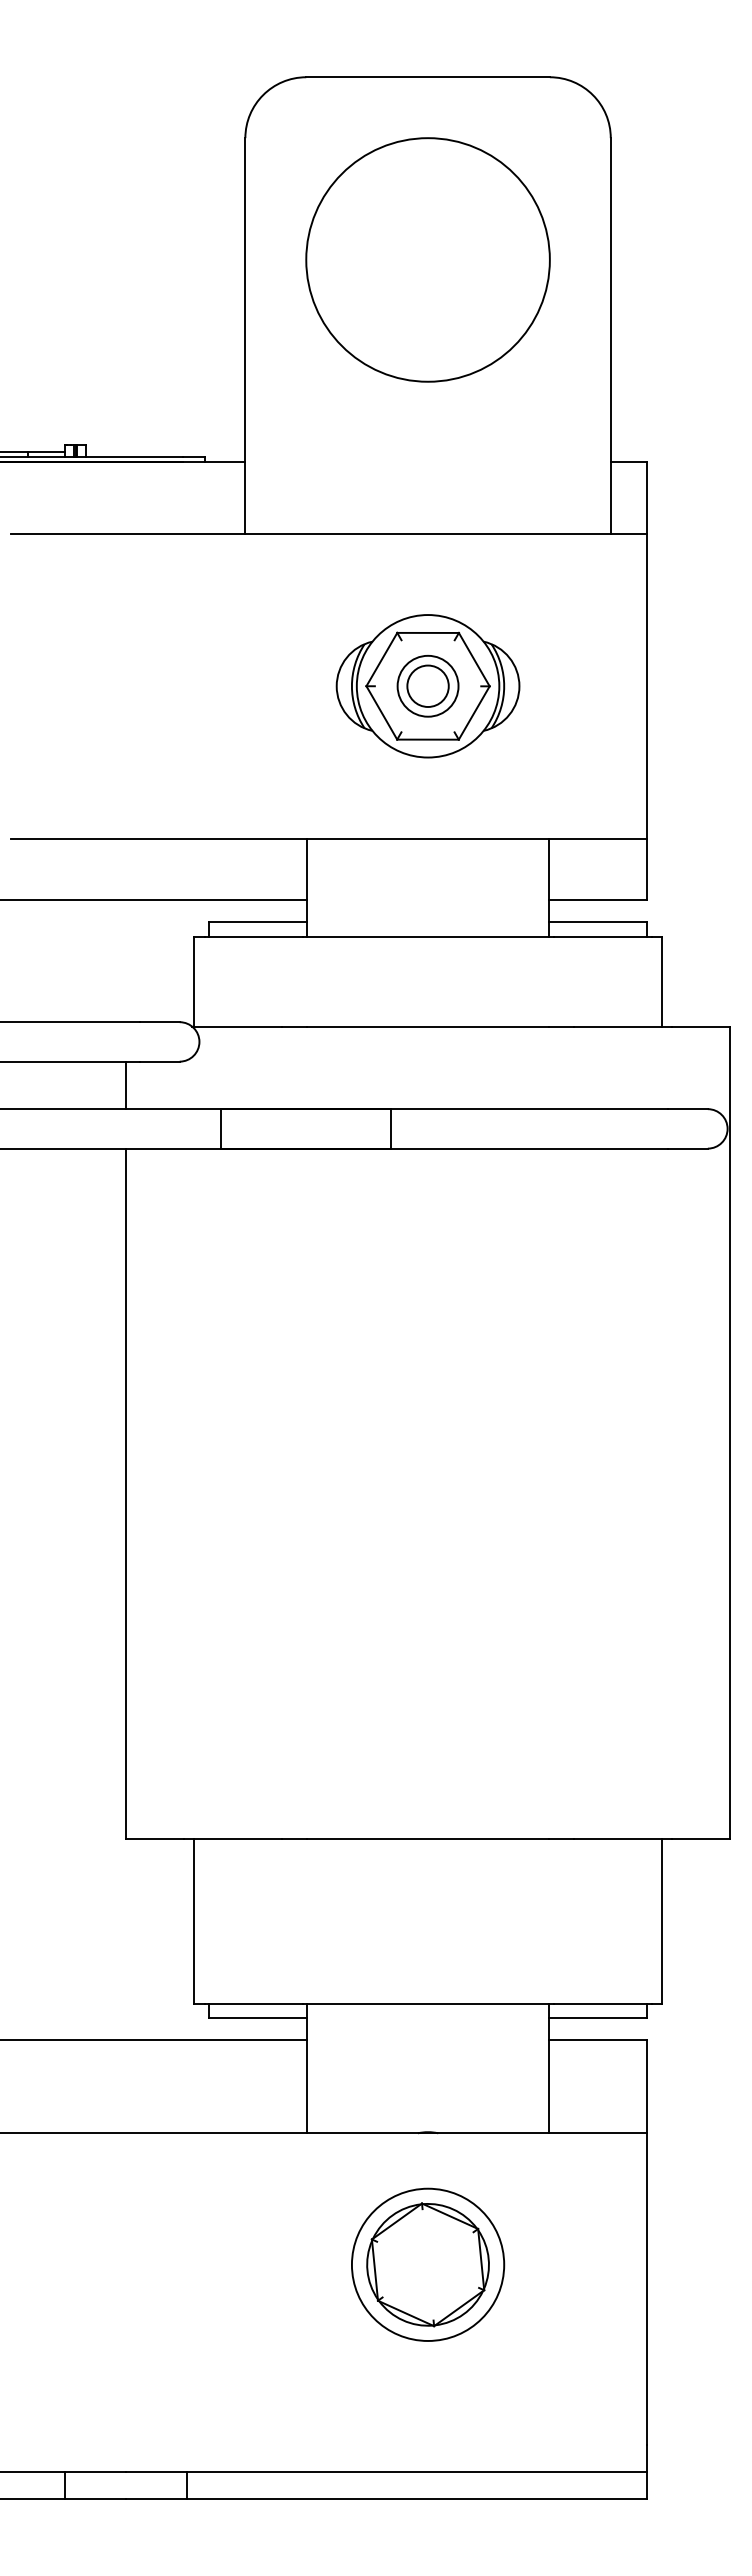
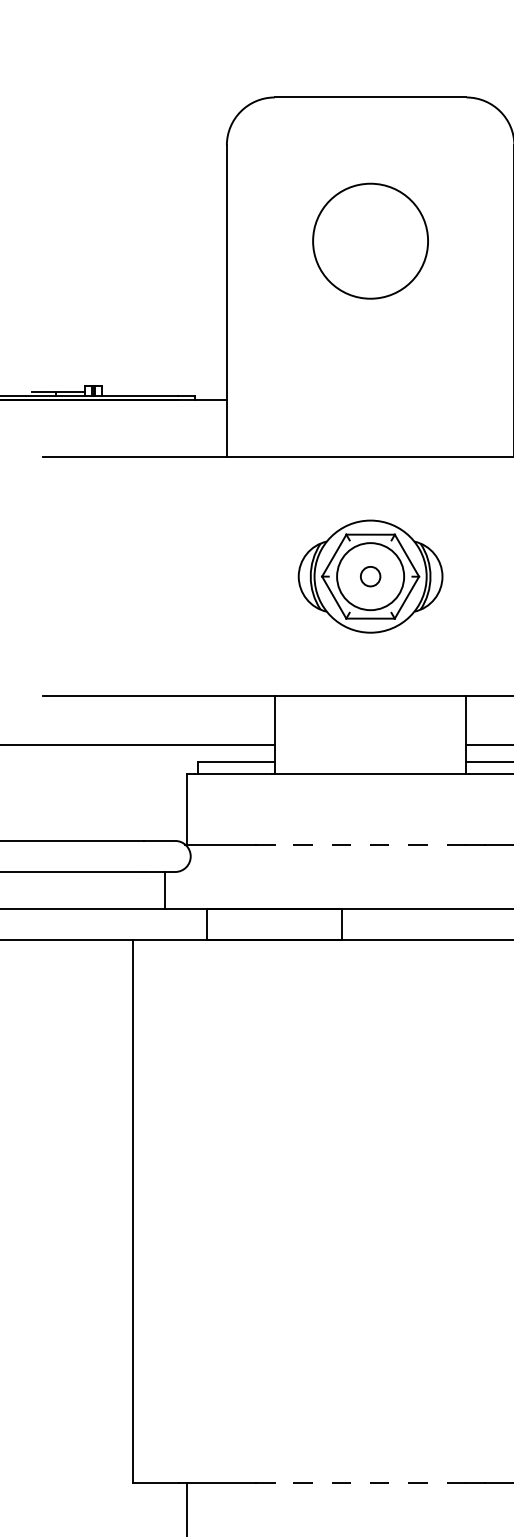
circle: (427, 259) -> (370, 240), size x0.6
circle: (427, 685) -> (370, 576), size x0.6
circle: (427, 685) -> (370, 576), size x1.4
line: (427, 1026) -> (370, 844), solid -> dashed
line: (126, 1085) -> (164, 890), moved
line: (427, 1838) -> (370, 1483), solid -> dashed

